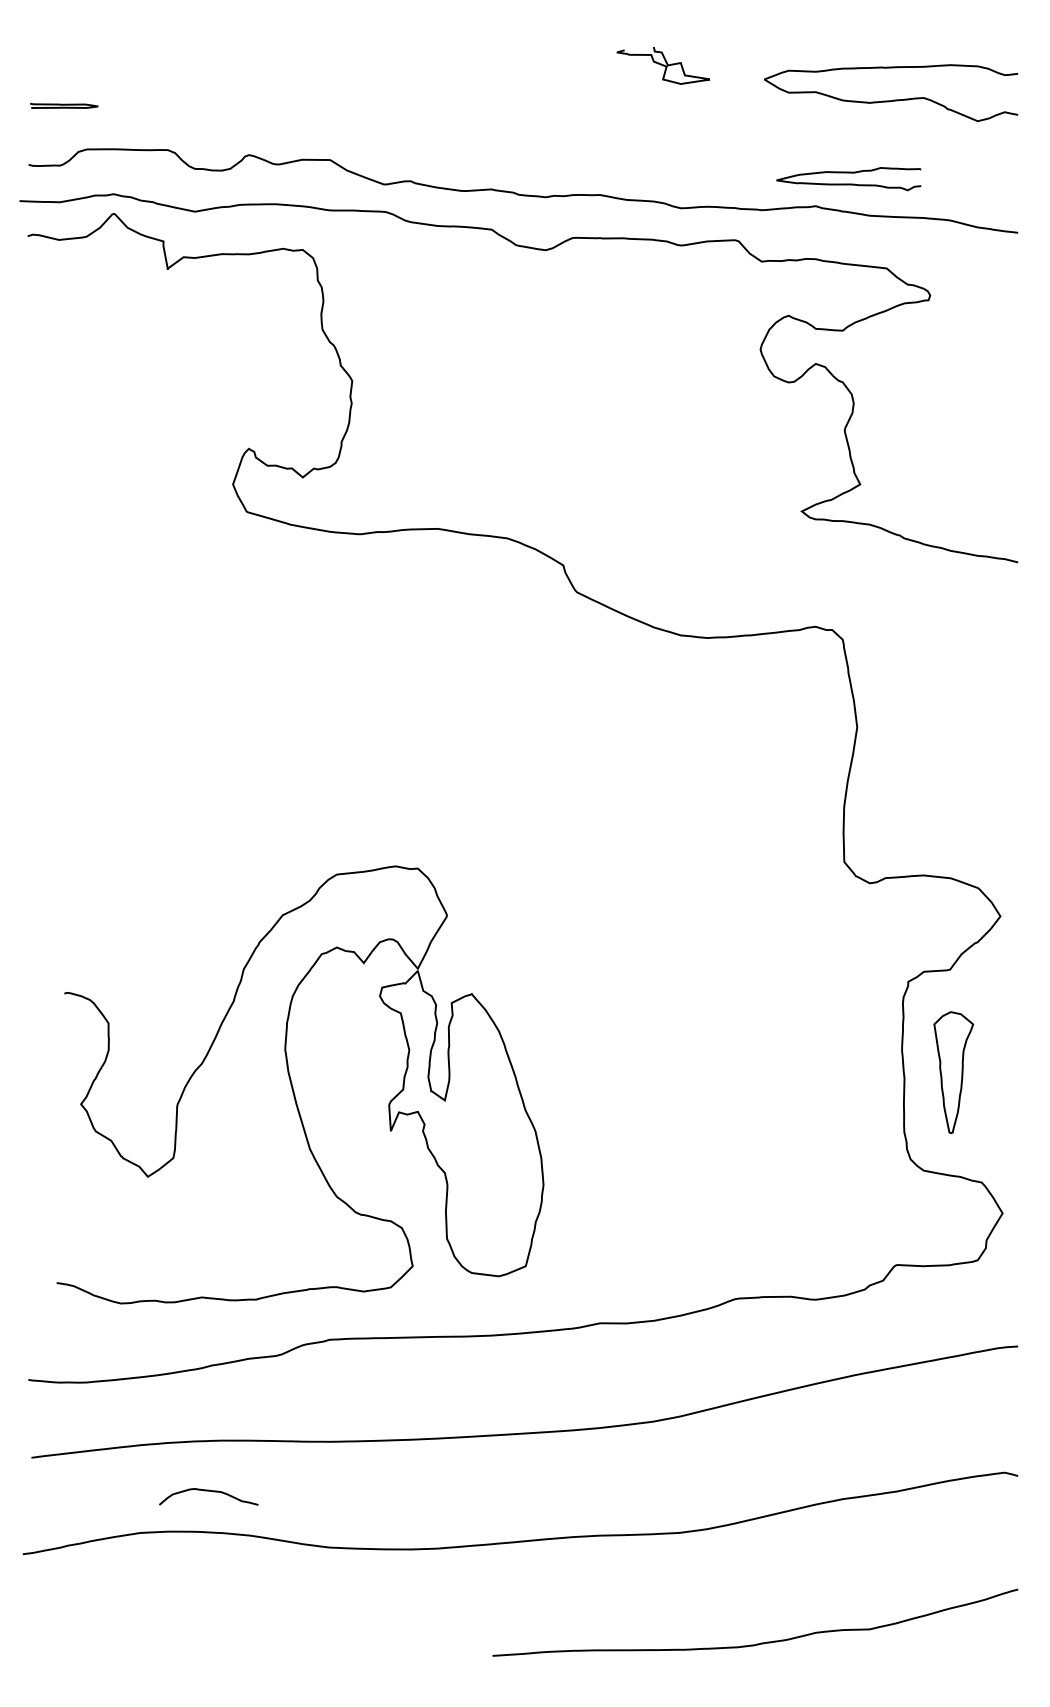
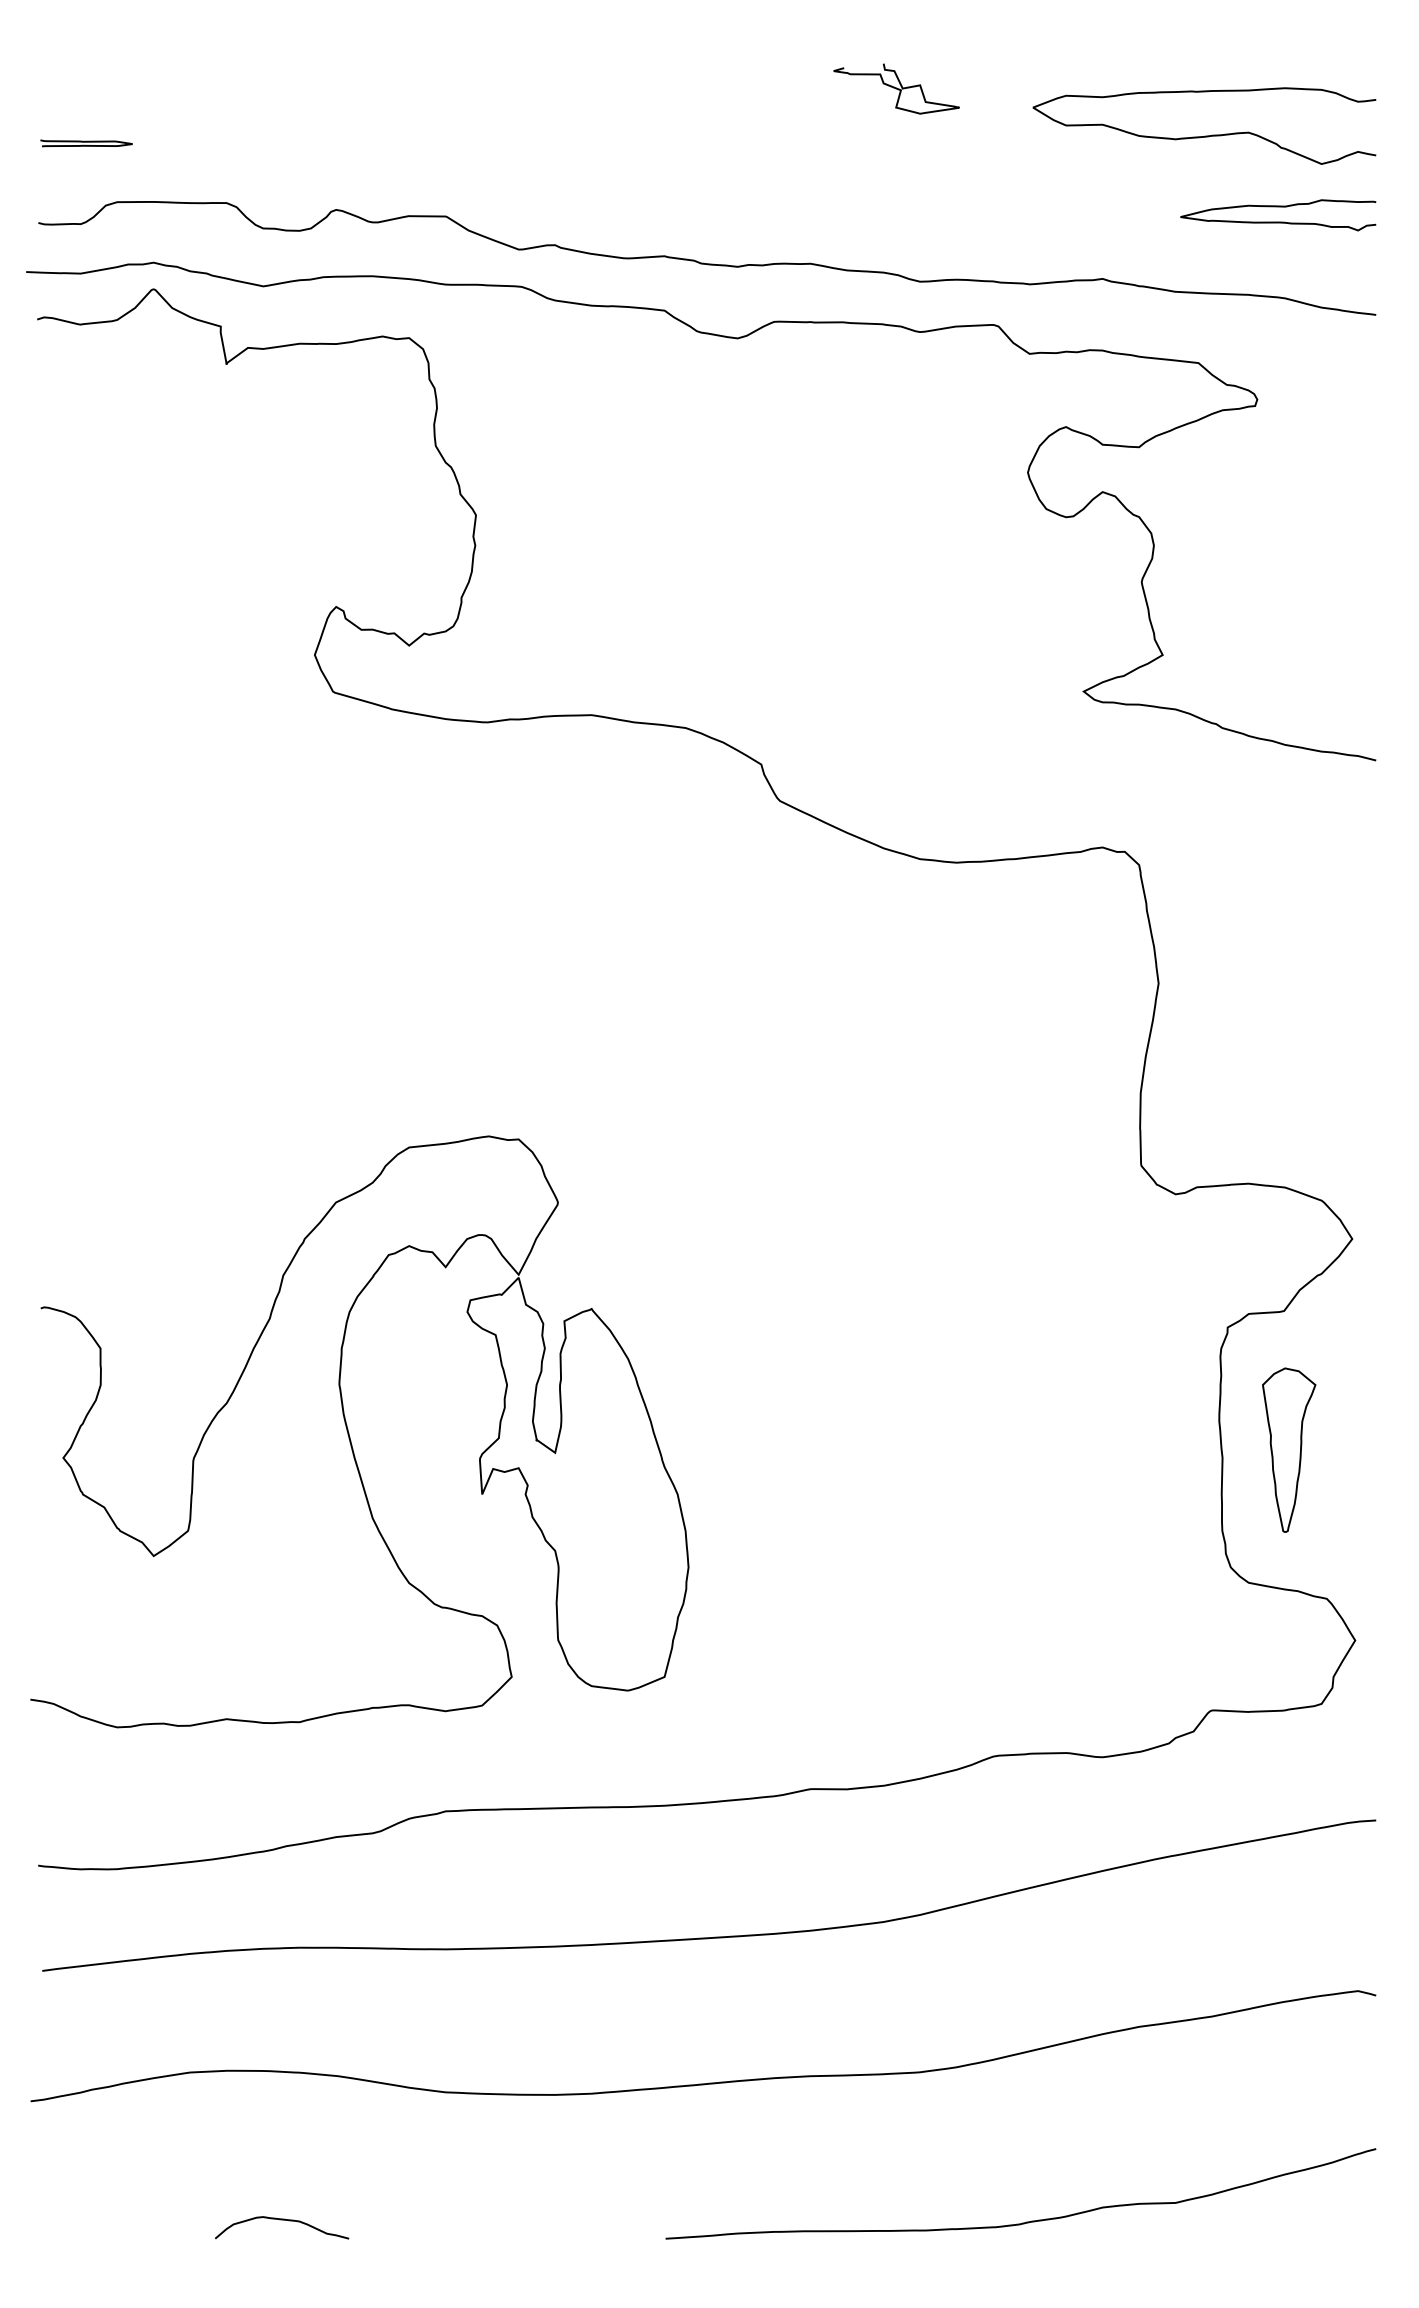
curve: (848, 183) -> (1278, 221), moved
part: (292, 1085) -> (349, 1432), moved
curve: (209, 1491) -> (282, 2220), moved

